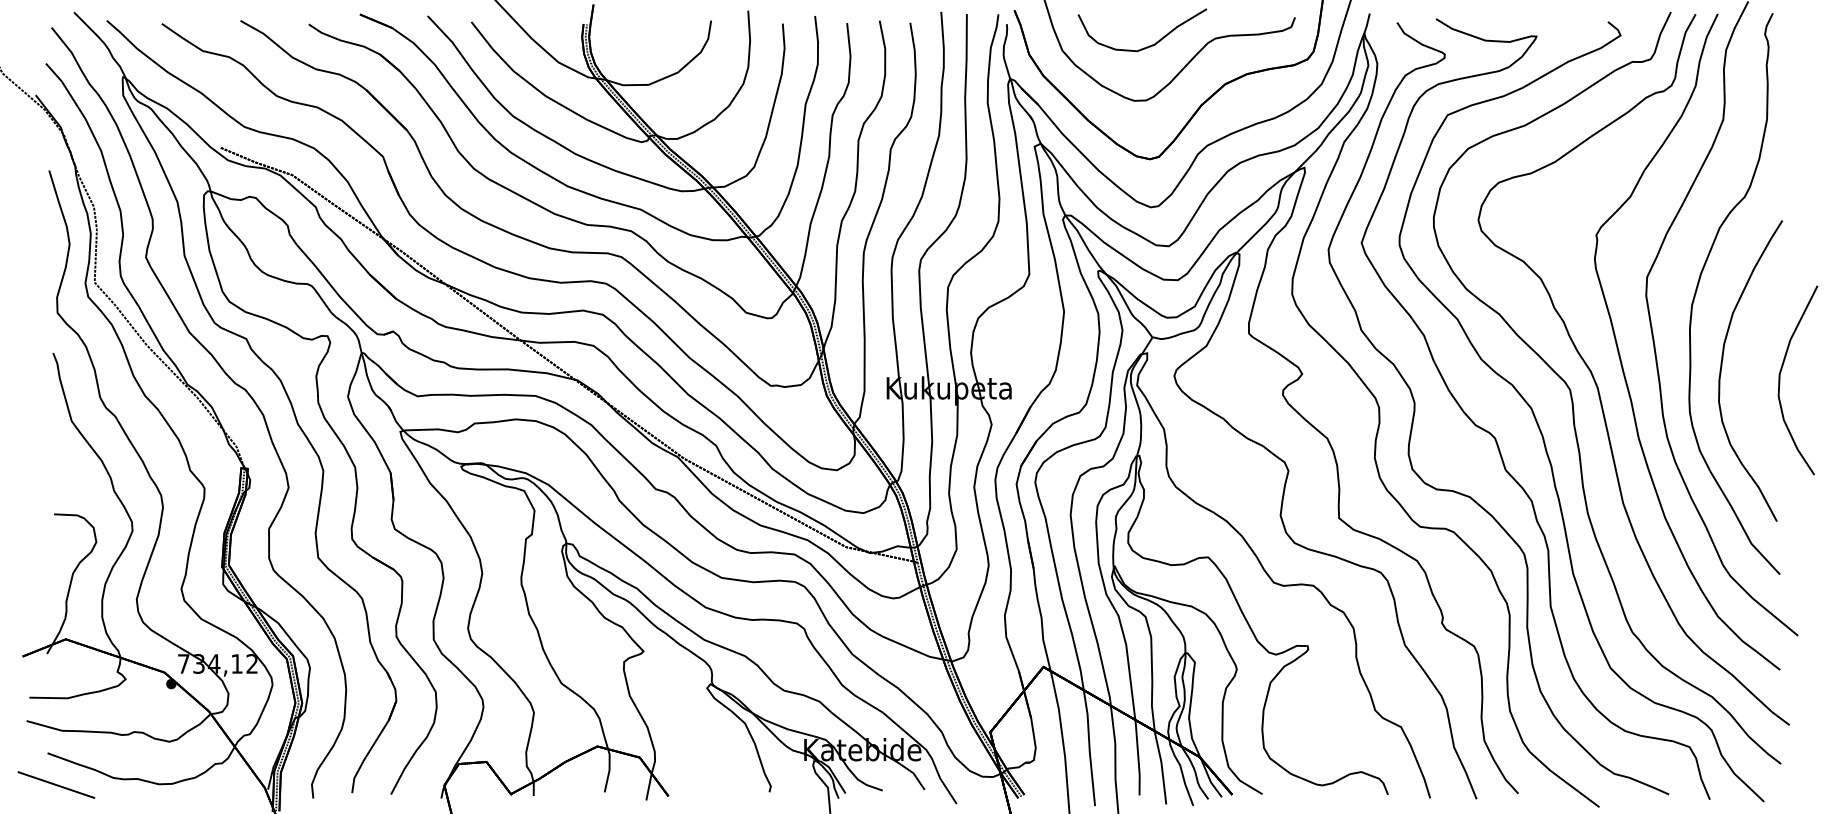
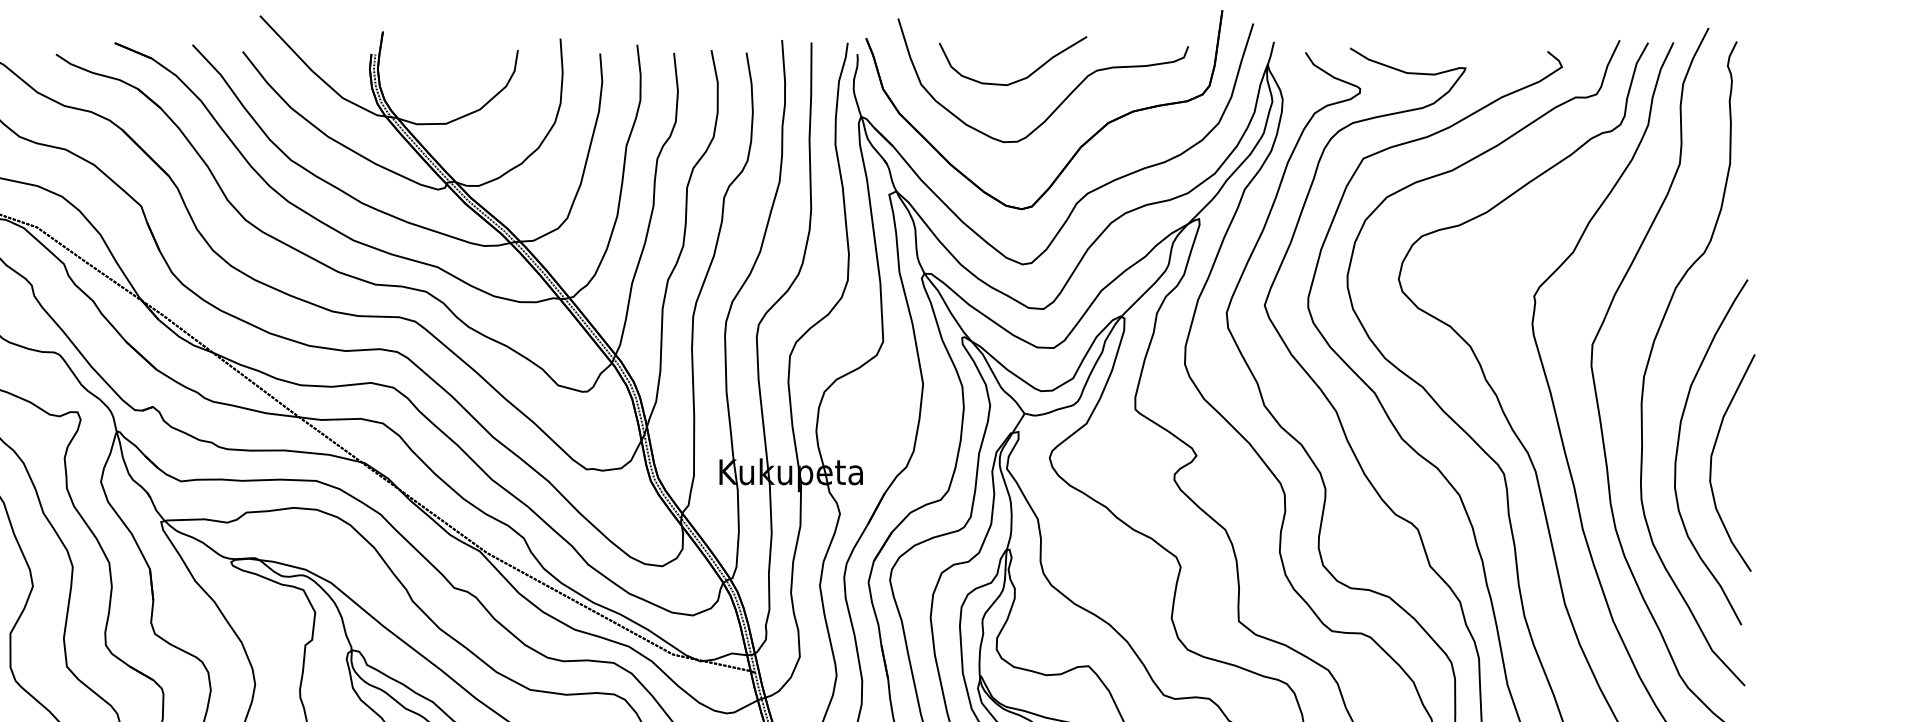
part: (1780, 380) -> (1712, 463), moved

